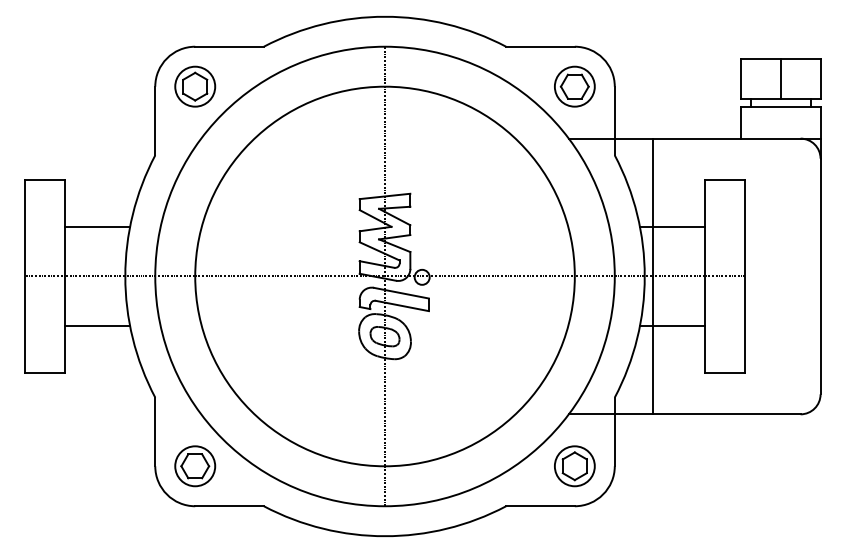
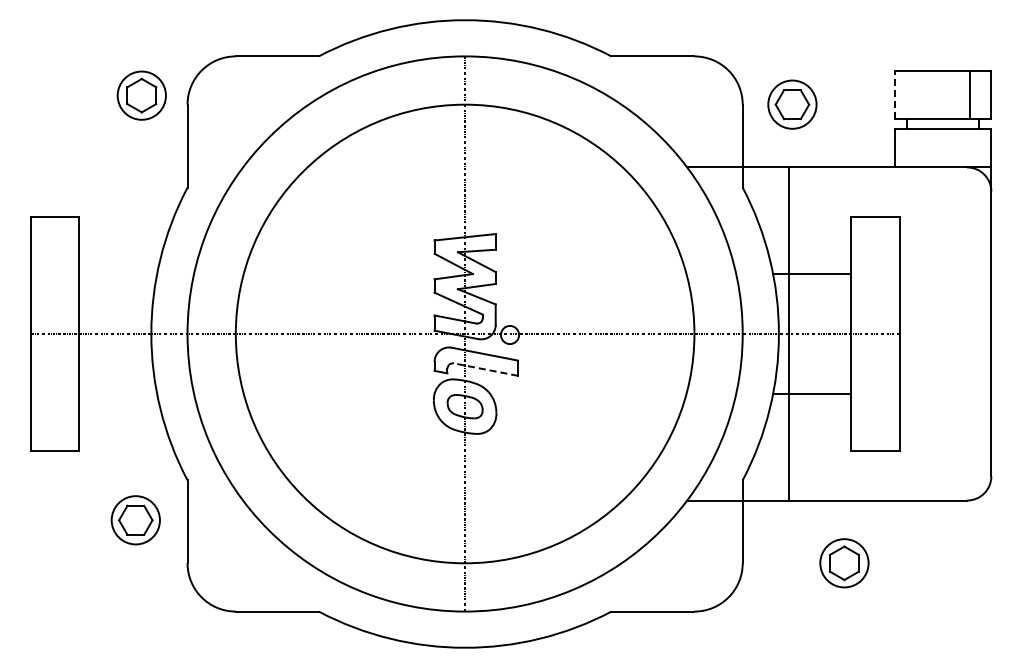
line: (740, 78) -> (894, 94), solid -> dashed
line: (780, 78) -> (970, 94), moved
part: (194, 86) -> (141, 95), moved
part: (574, 86) -> (792, 104), moved
line: (97, 226) -> (117, 273), removed
line: (402, 305) -> (486, 369), solid -> dashed
line: (97, 326) -> (117, 394), removed
part: (194, 466) -> (135, 520), moved
part: (574, 466) -> (844, 563), moved

